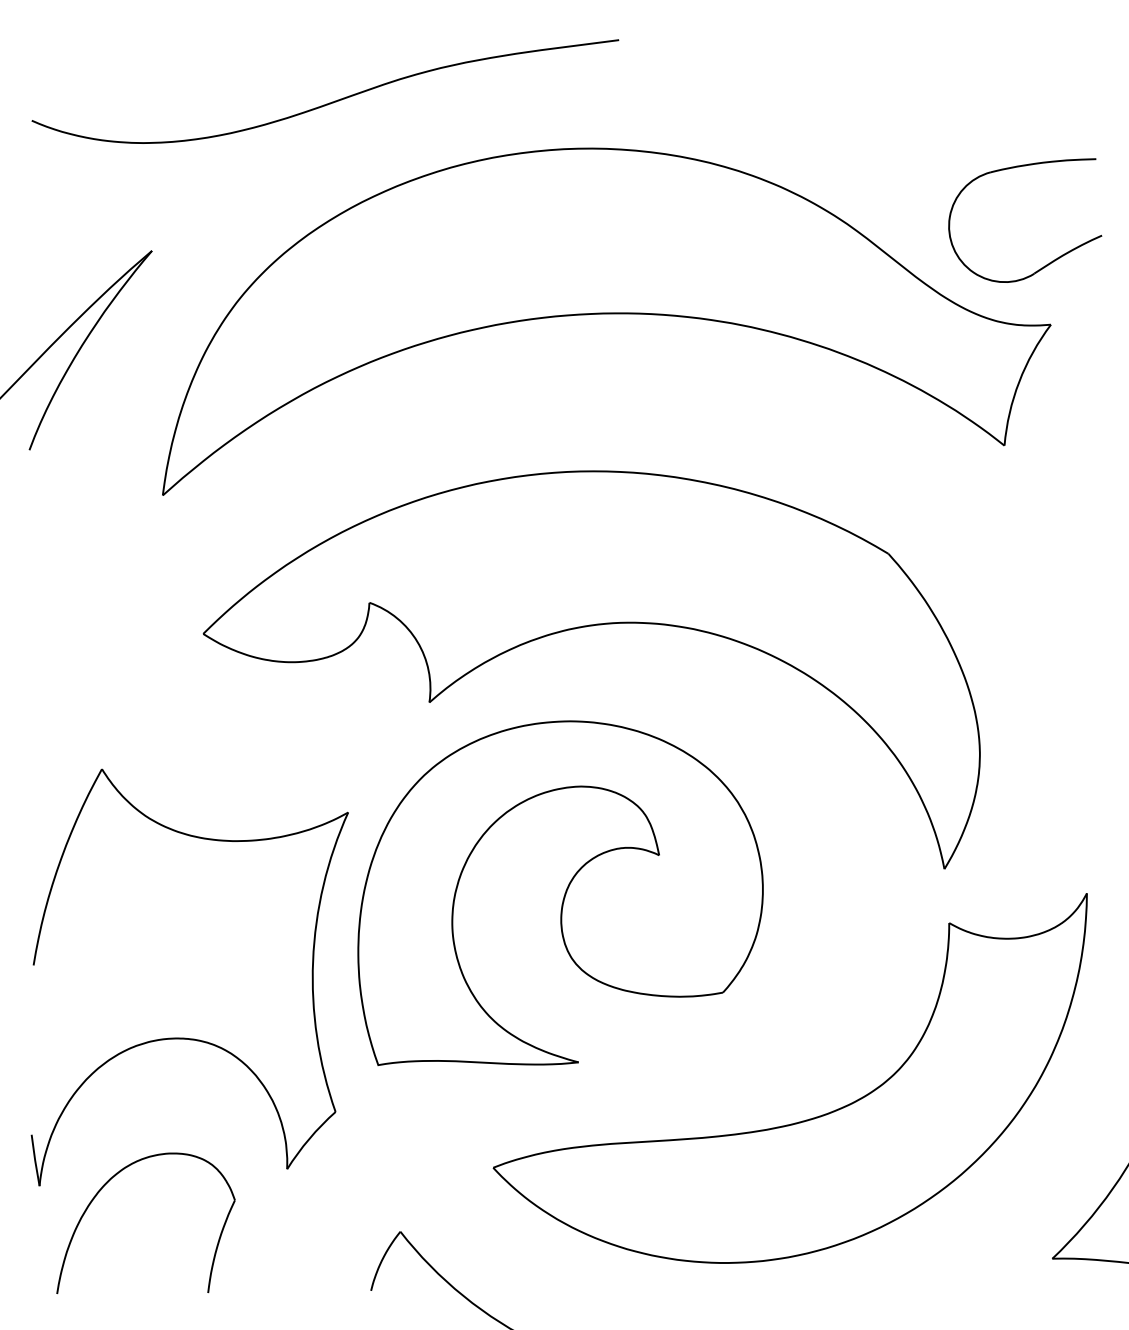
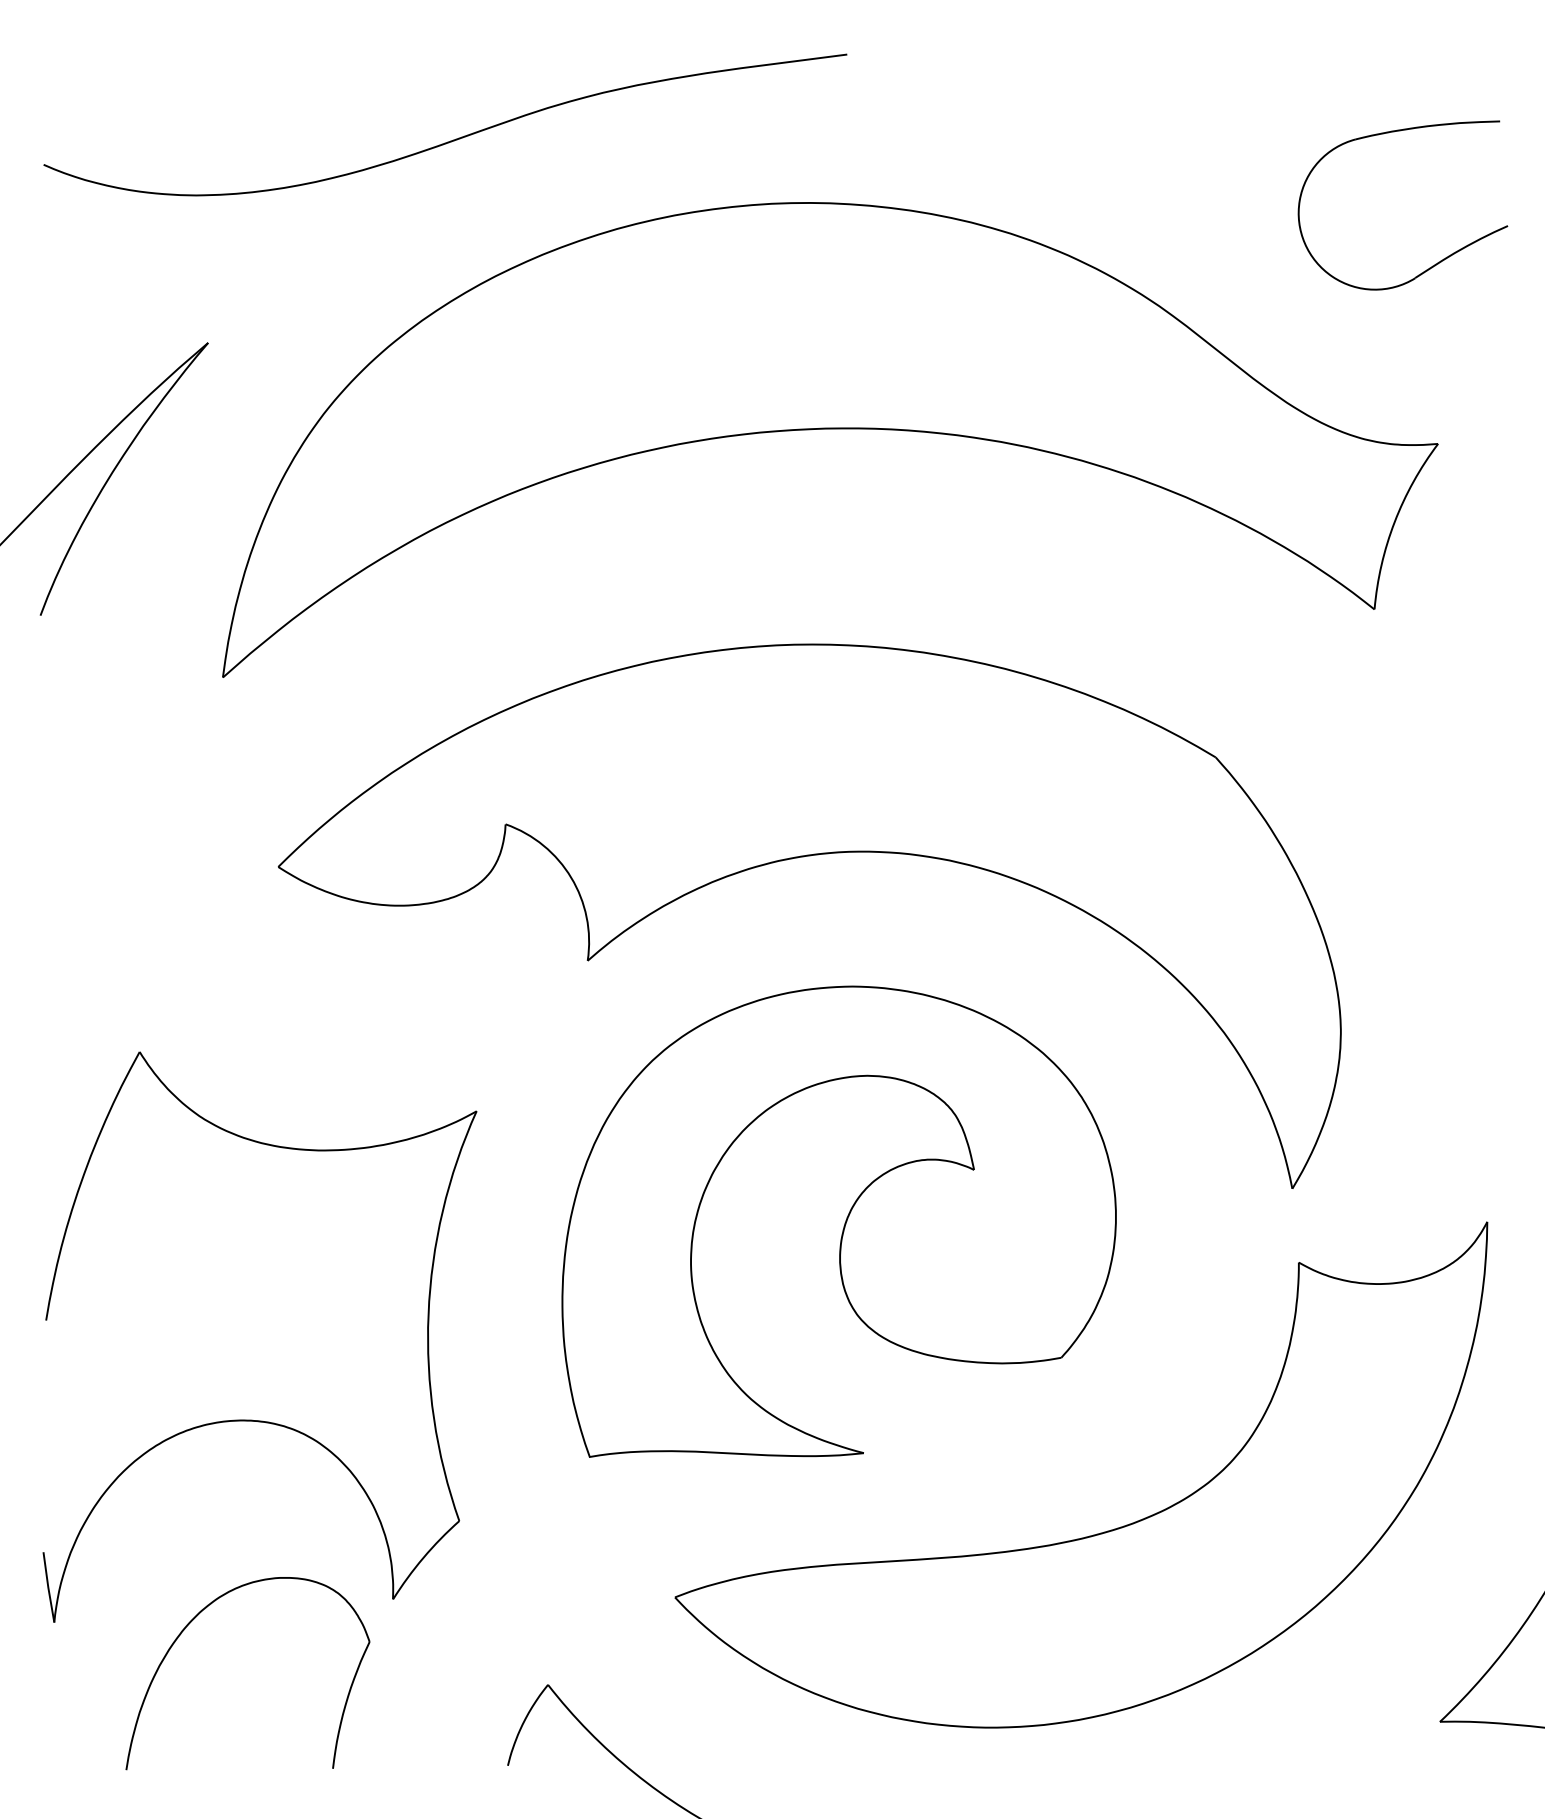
part: (1049, 263) -> (1435, 263), moved
part: (564, 894) -> (844, 1223), moved
part: (106, 1183) -> (194, 1619), moved

